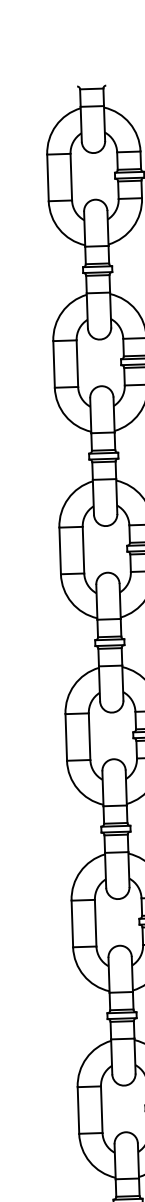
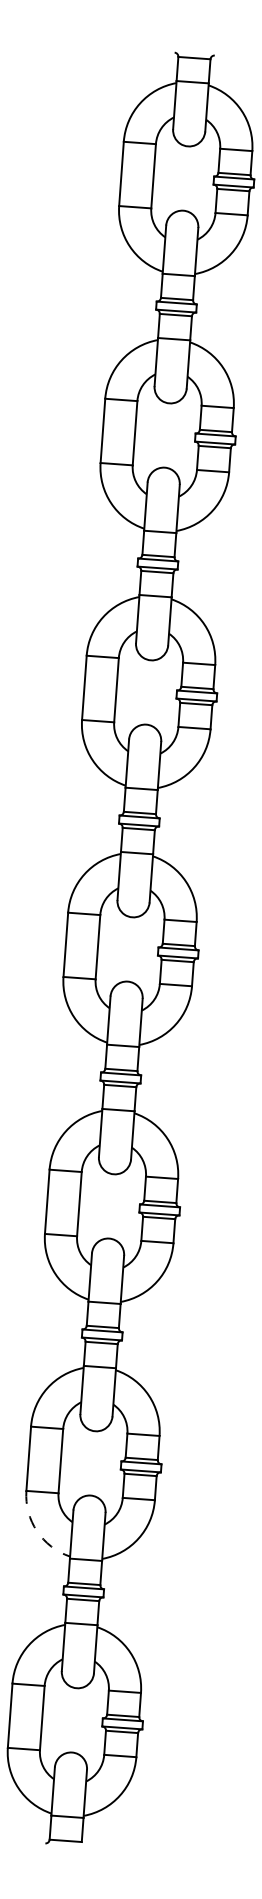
arc: (90, 1162) -> (37, 1531), solid -> dashed

